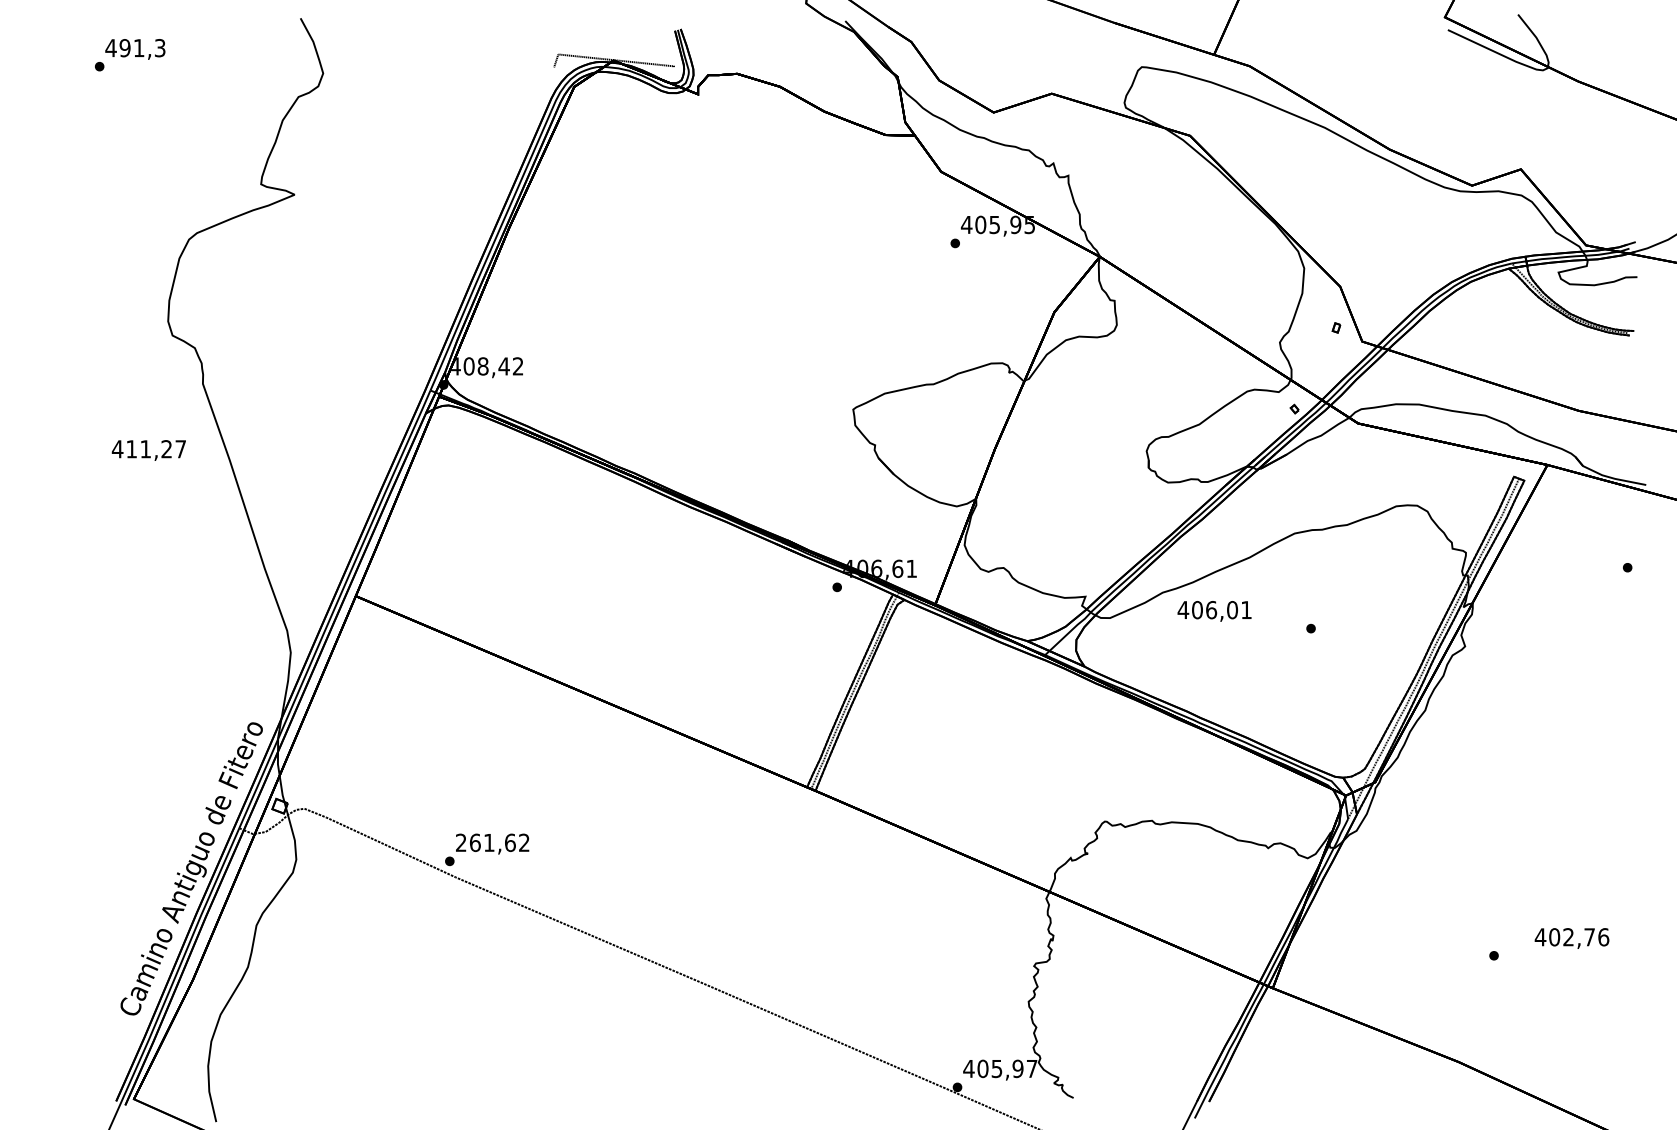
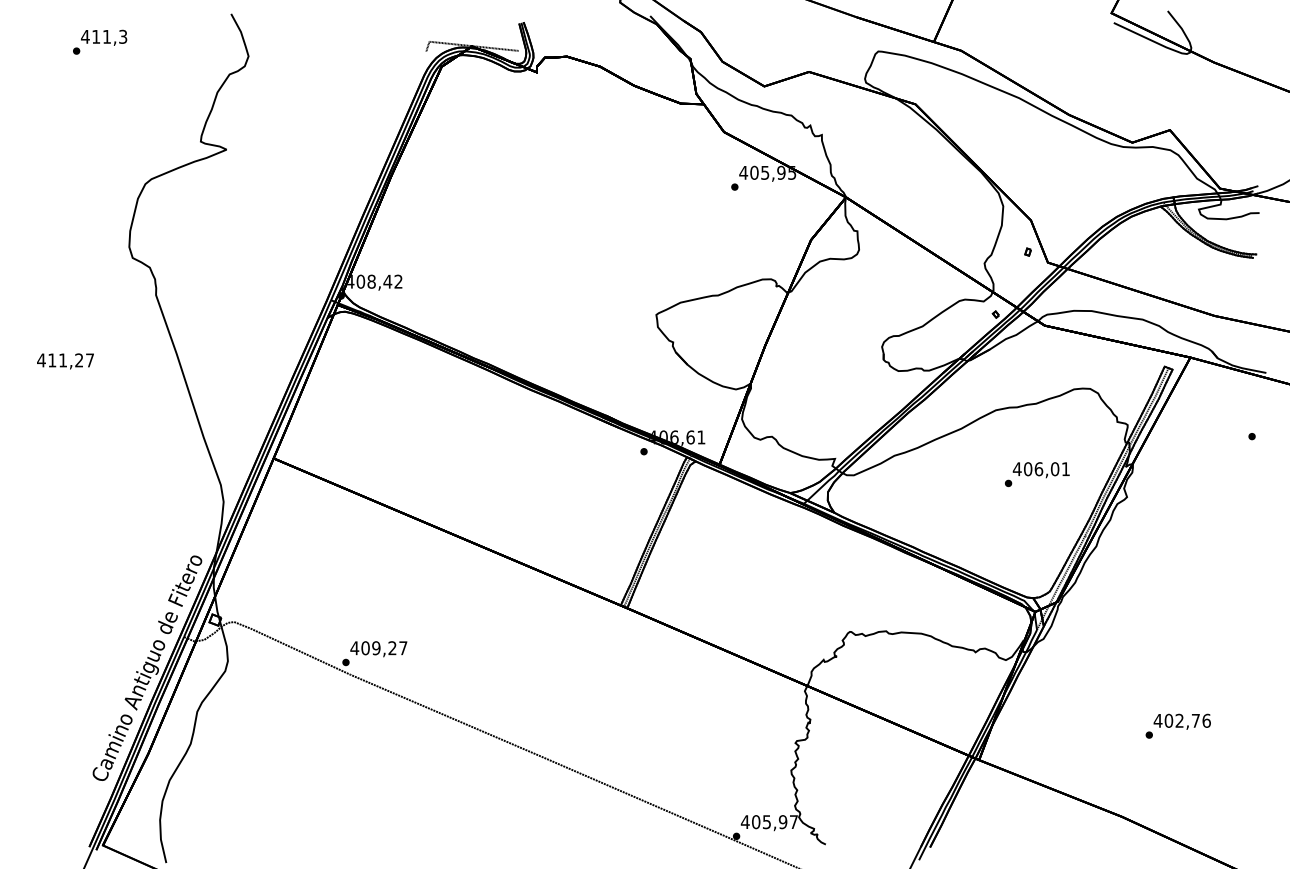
text: (125, 47) -> (96, 36), 491,3 -> 411,3
text: (148, 450) -> (65, 361), moved
text: (1213, 611) -> (1040, 470), moved
text: (492, 843) -> (378, 648), 261,62 -> 409,27
text: (1570, 938) -> (1181, 721), moved

